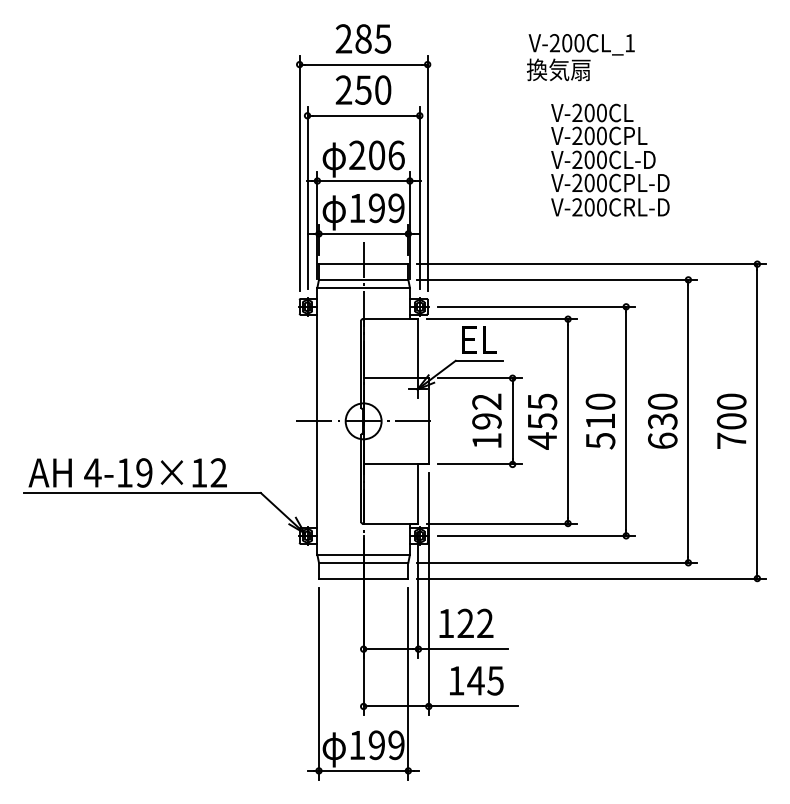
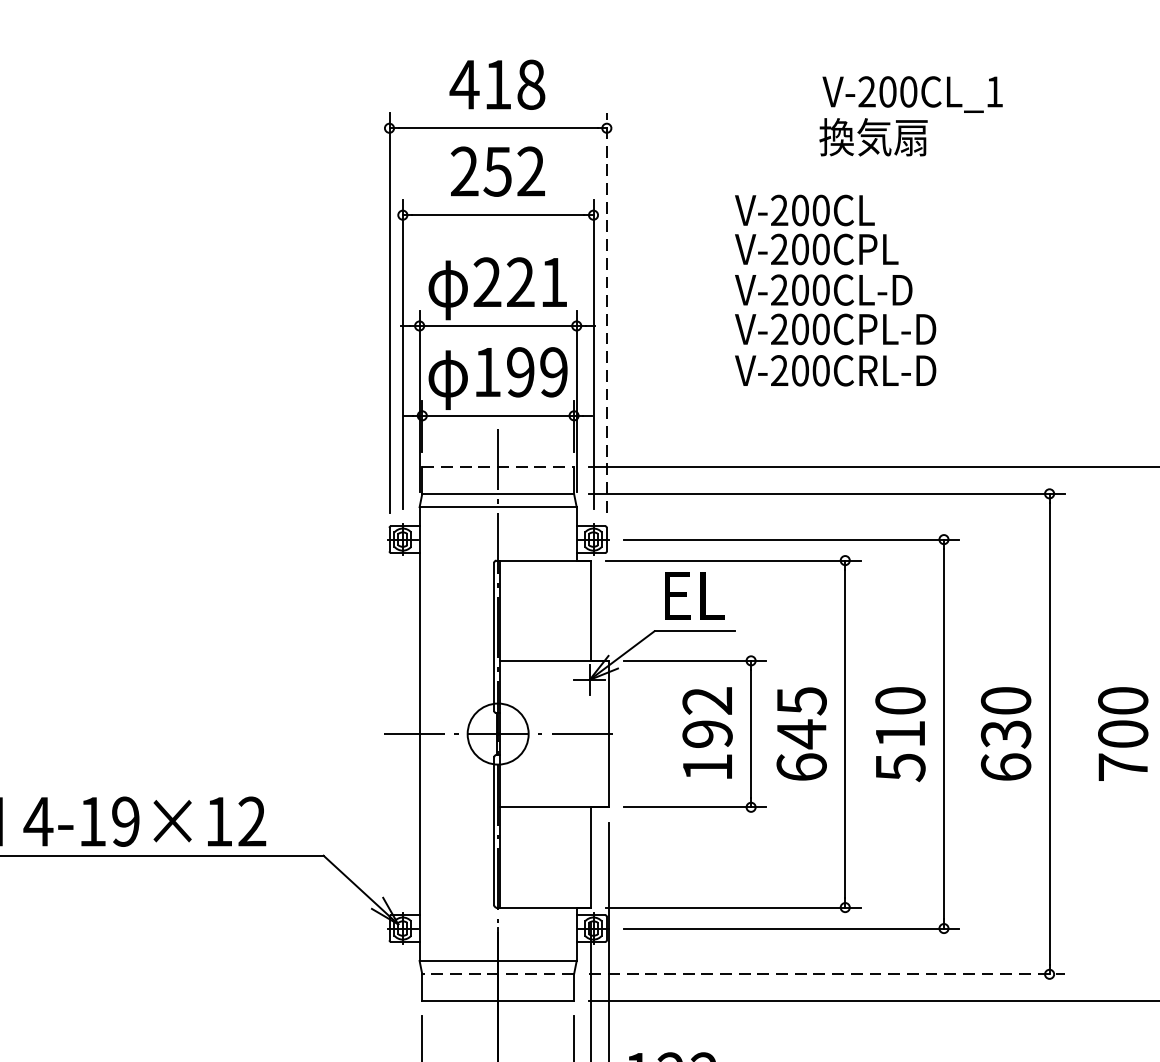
text: (363, 38) -> (497, 83), 285 -> 418
text: (580, 57) -> (910, 116), moved
text: (383, 89) -> (531, 170), 250 -> 252
text: (386, 155) -> (536, 282), 206 -> 221
text: (610, 159) -> (835, 289), moved
line: (427, 173) -> (606, 313), solid -> dashed
line: (363, 264) -> (497, 467), solid -> dashed
text: (542, 430) -> (801, 749), 455 -> 645
line: (363, 562) -> (497, 973), solid -> dashed
line: (557, 562) -> (827, 973), solid -> dashed

